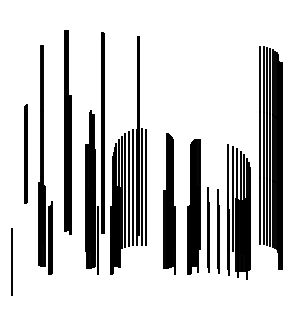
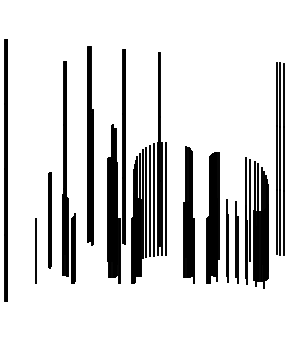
line: (25, 154) -> (49, 220), moved
line: (11, 261) -> (35, 250), moved

